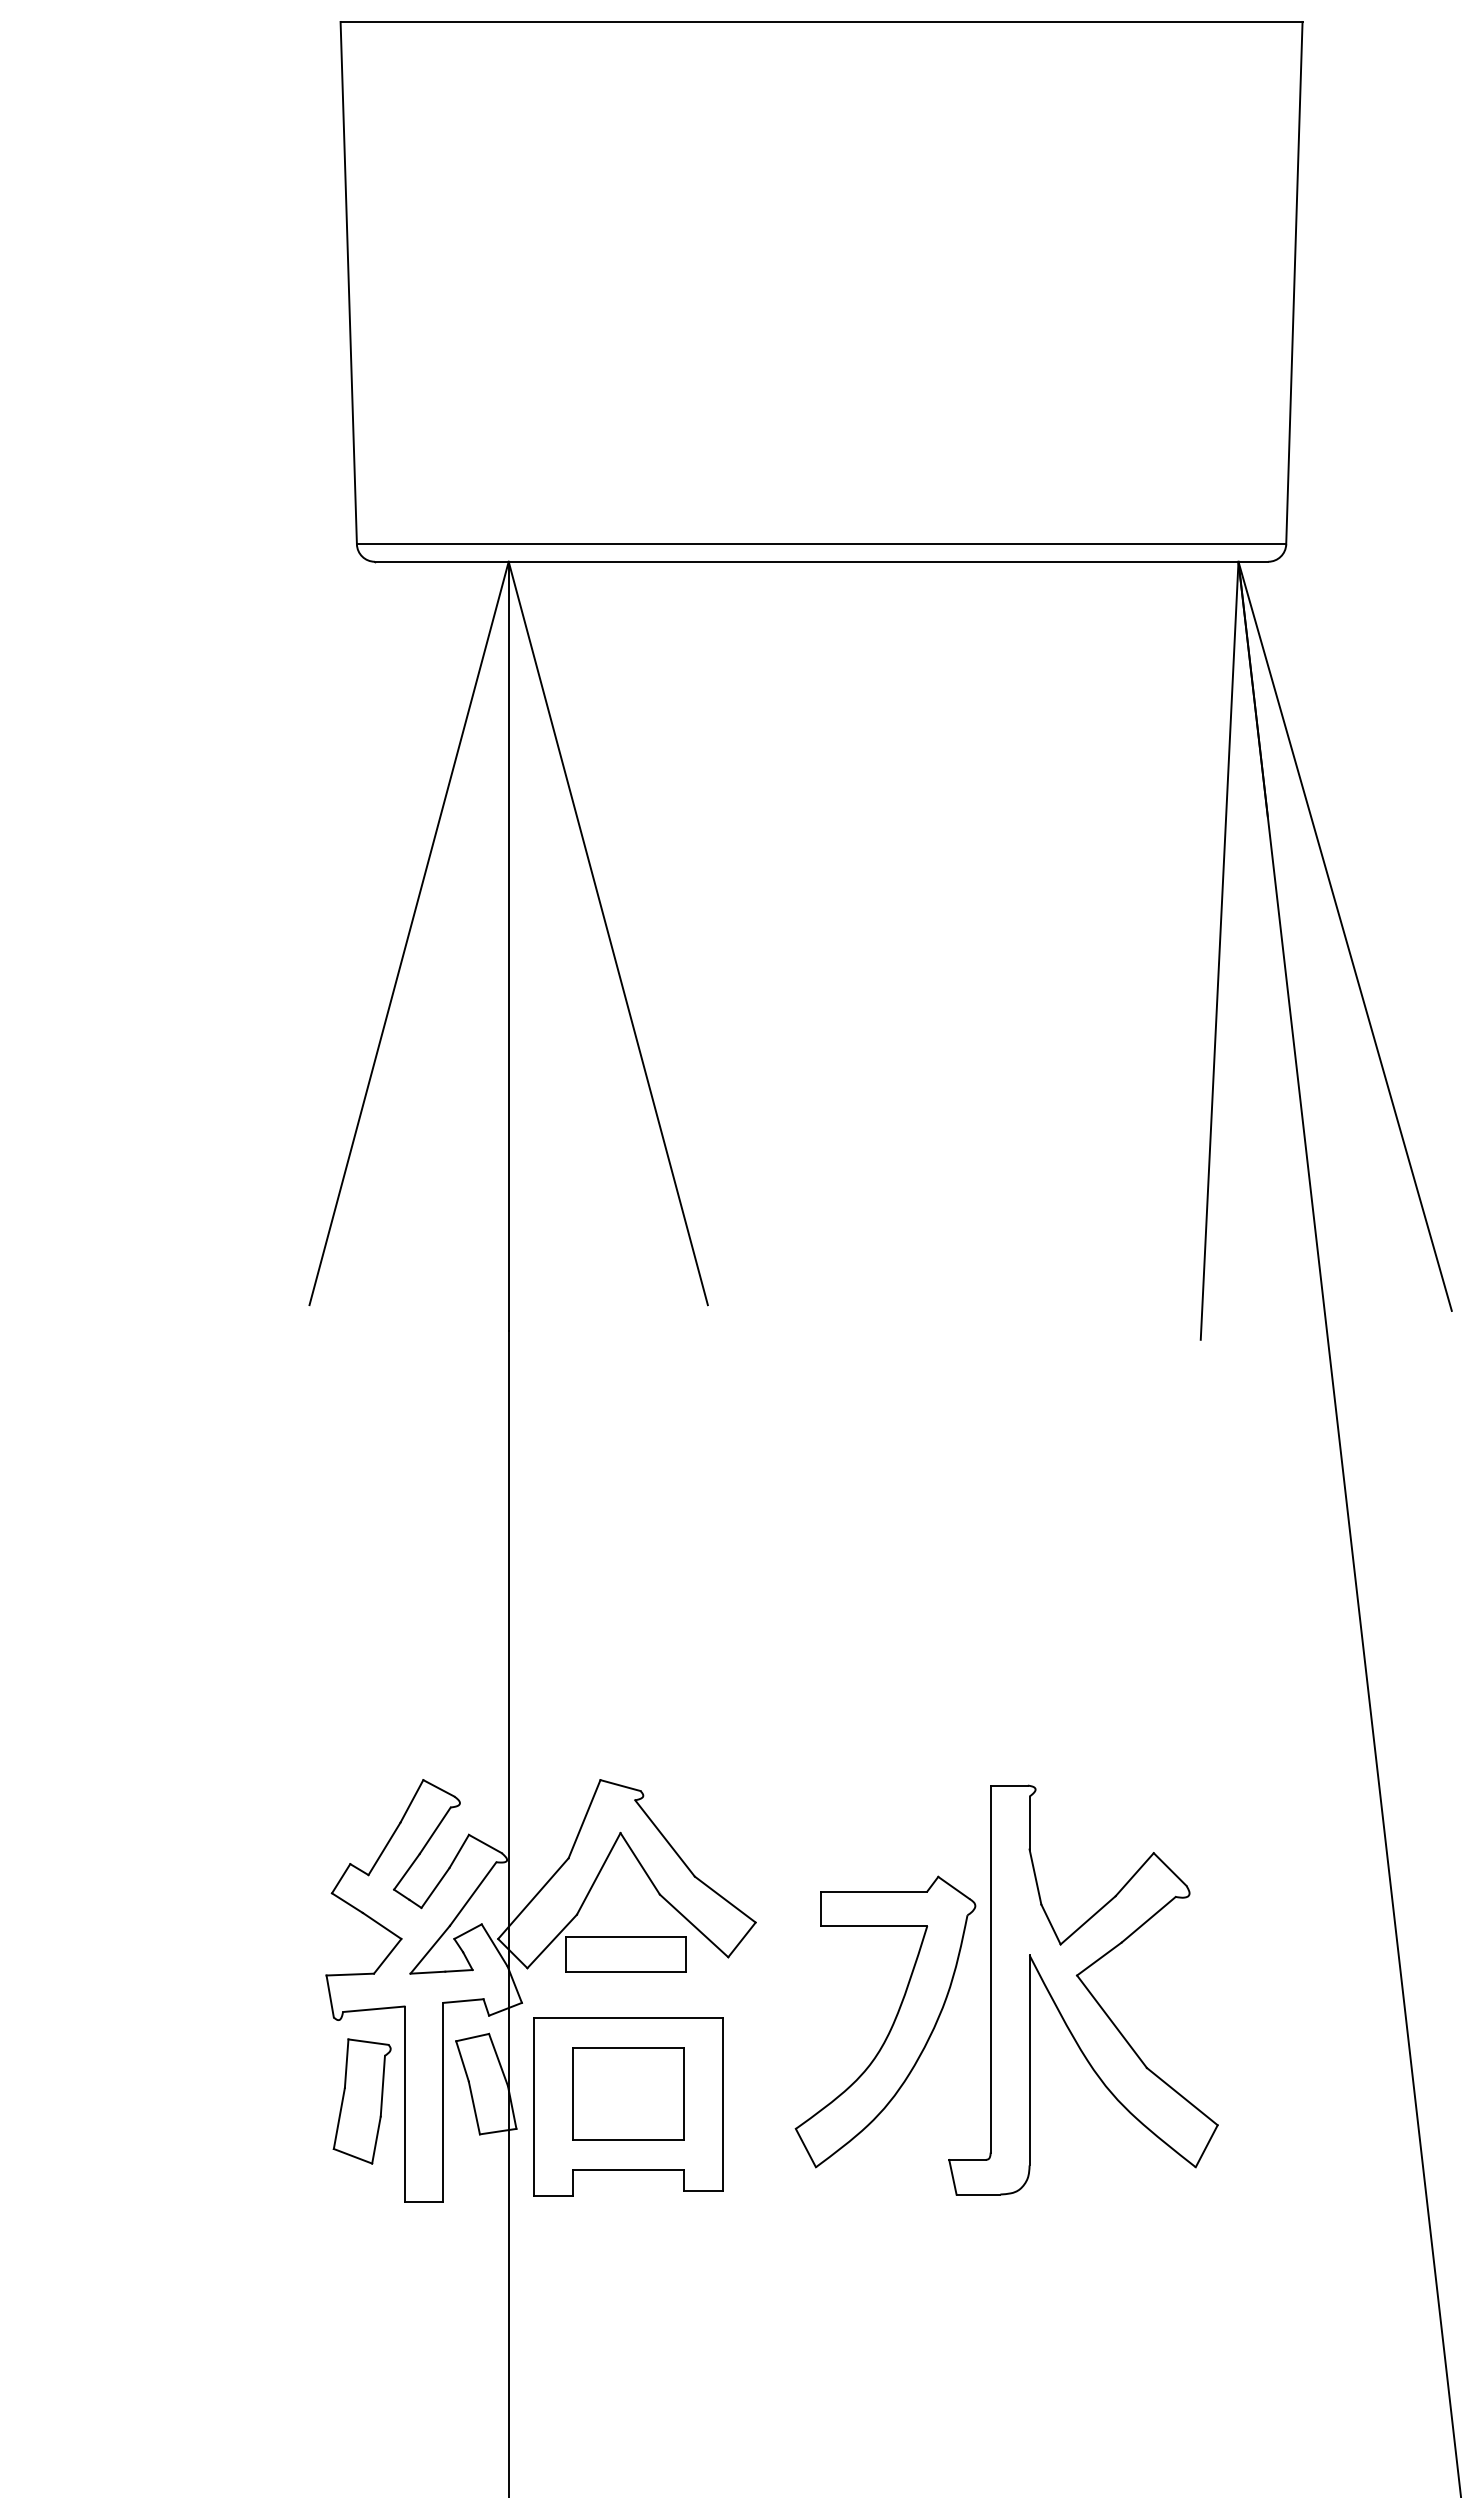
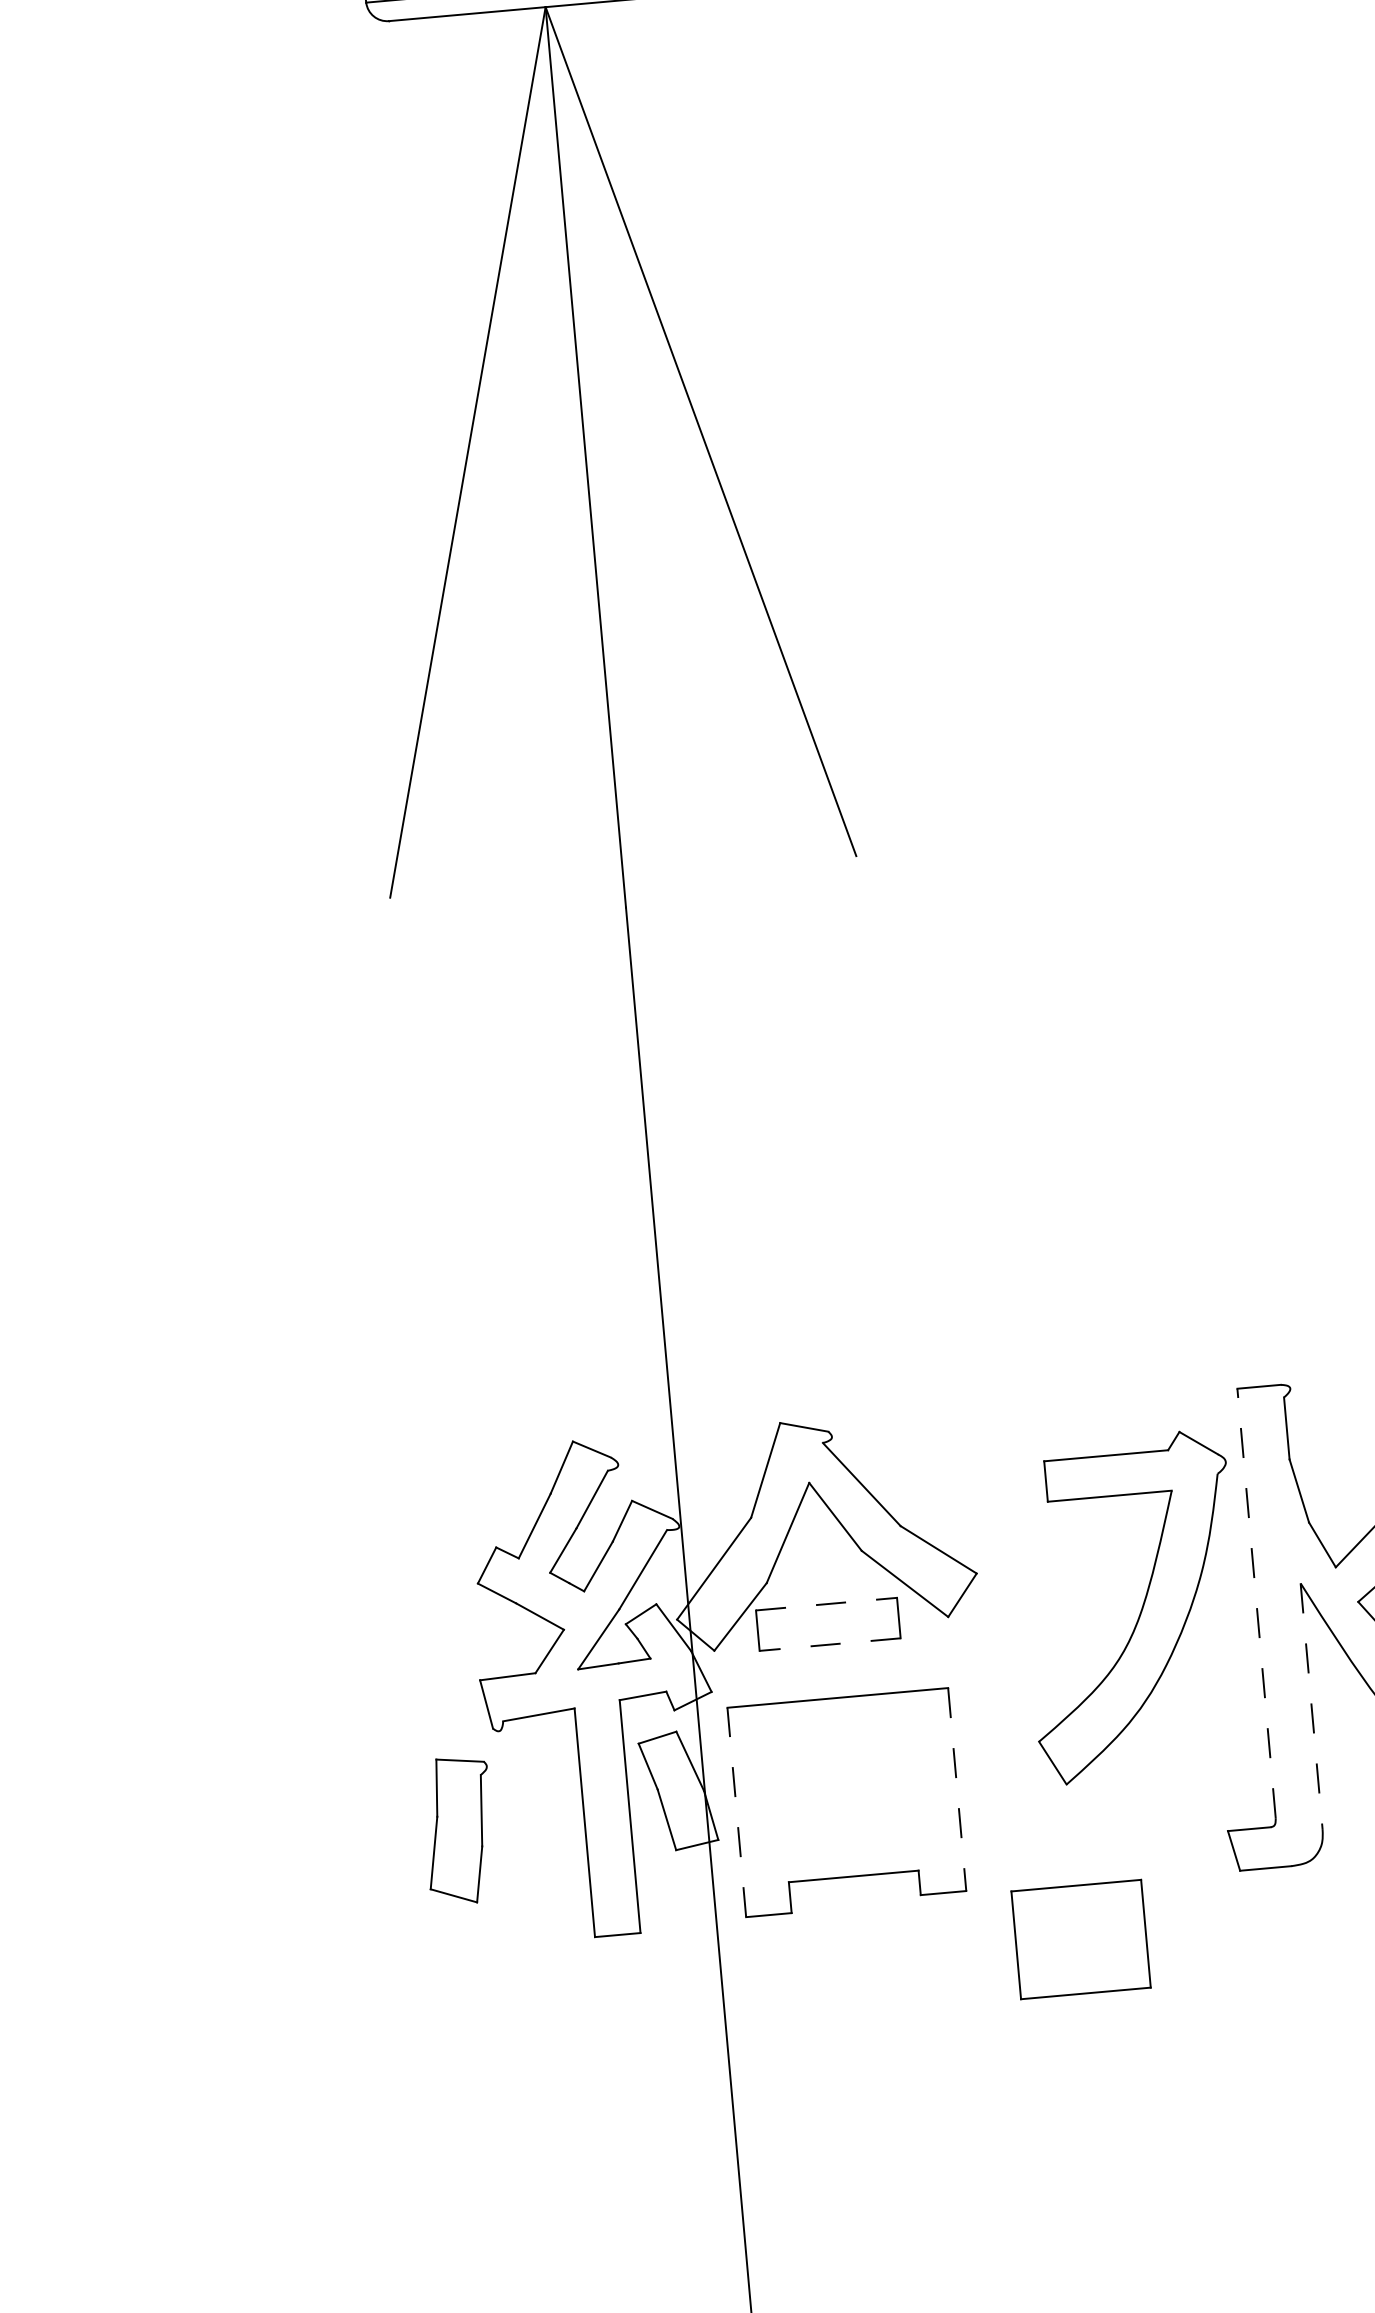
line: (626, 1937) -> (827, 1604), solid -> dashed
line: (990, 1969) -> (1256, 1603), solid -> dashed
line: (625, 1971) -> (829, 1644), solid -> dashed
part: (891, 2025) -> (1140, 1610), moved
line: (1029, 2060) -> (1311, 1706), solid -> dashed
part: (628, 2093) -> (1081, 1939), moved
part: (361, 2101) -> (458, 1830), moved
line: (722, 2104) -> (956, 1789), solid -> dashed
line: (534, 2106) -> (737, 1811), solid -> dashed

